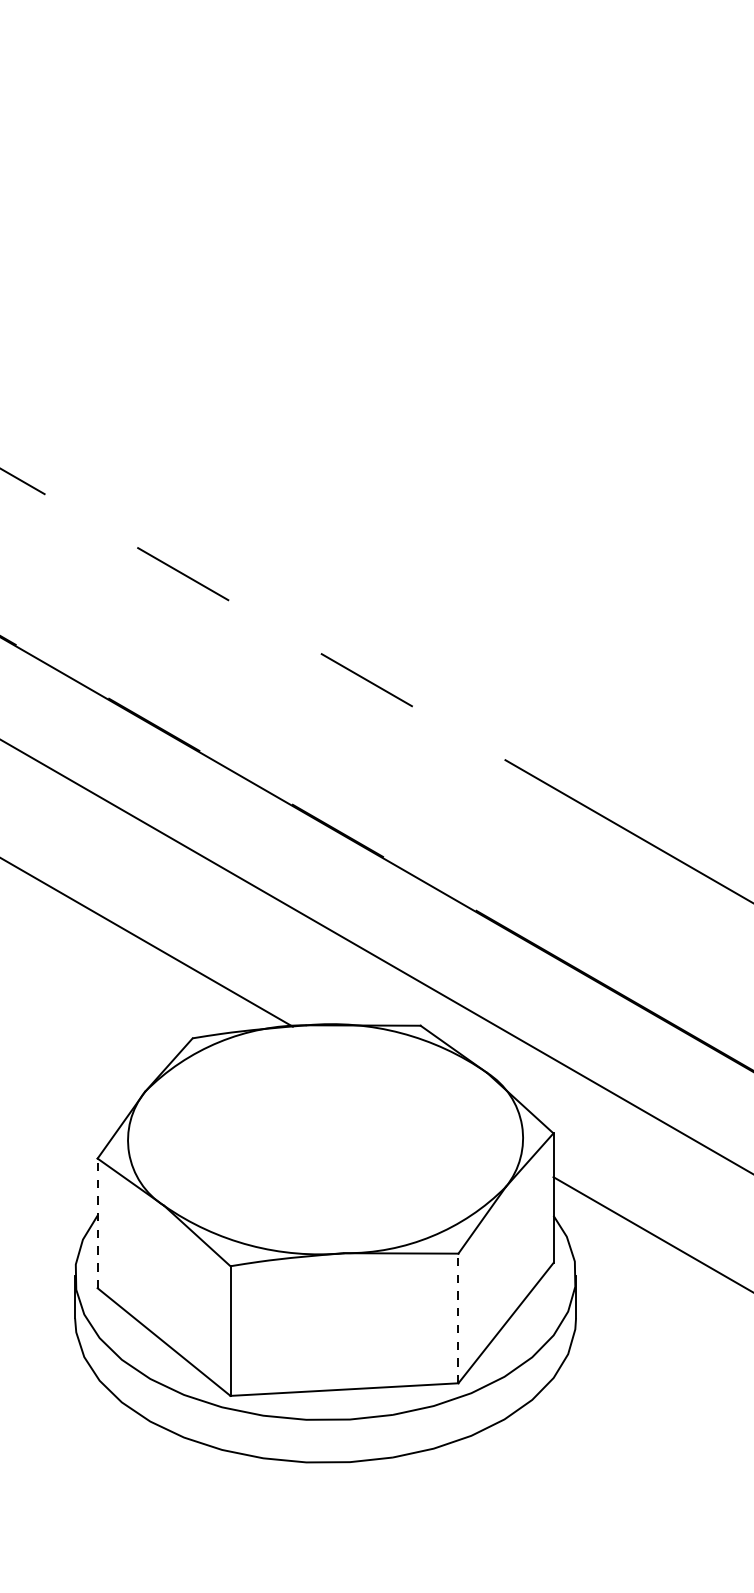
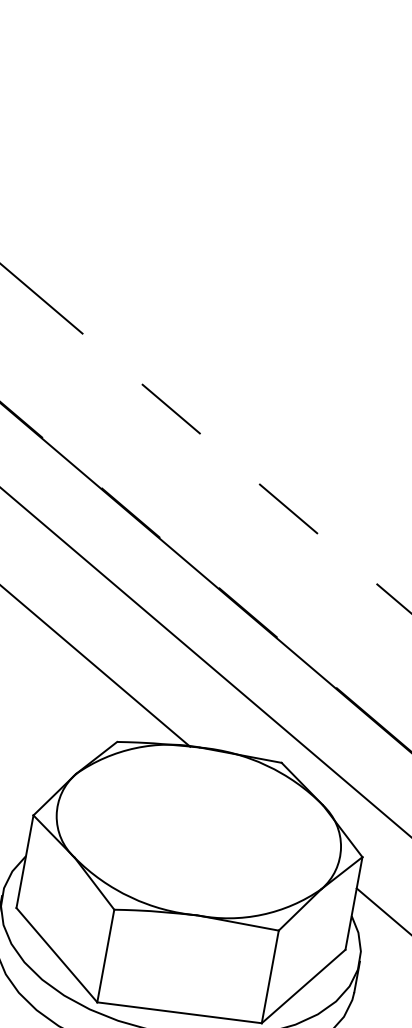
line: (97, 1223) -> (24, 861), dashed -> solid
line: (458, 1318) -> (270, 976), dashed -> solid

